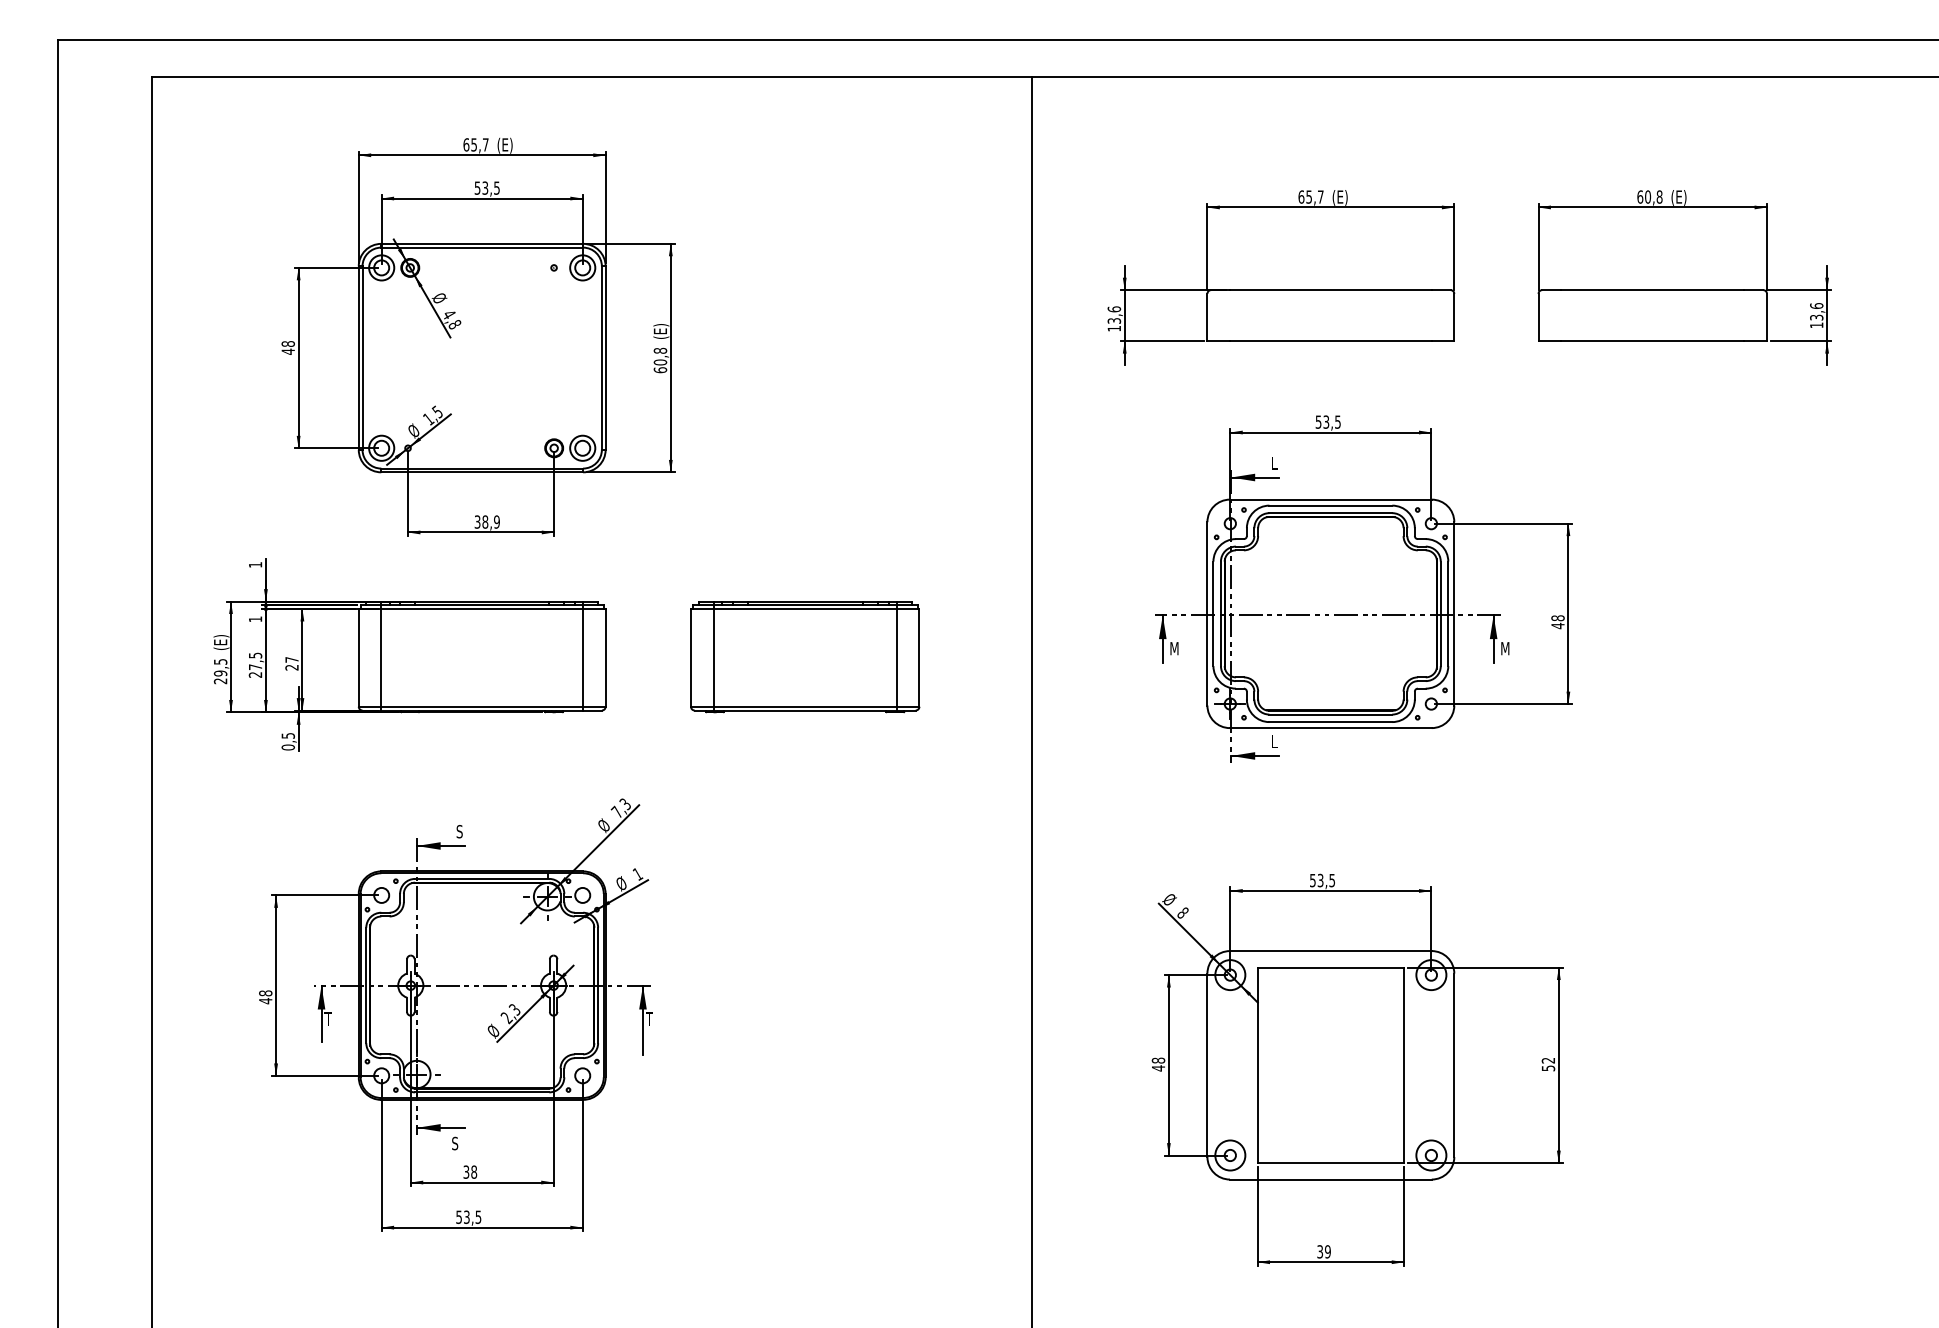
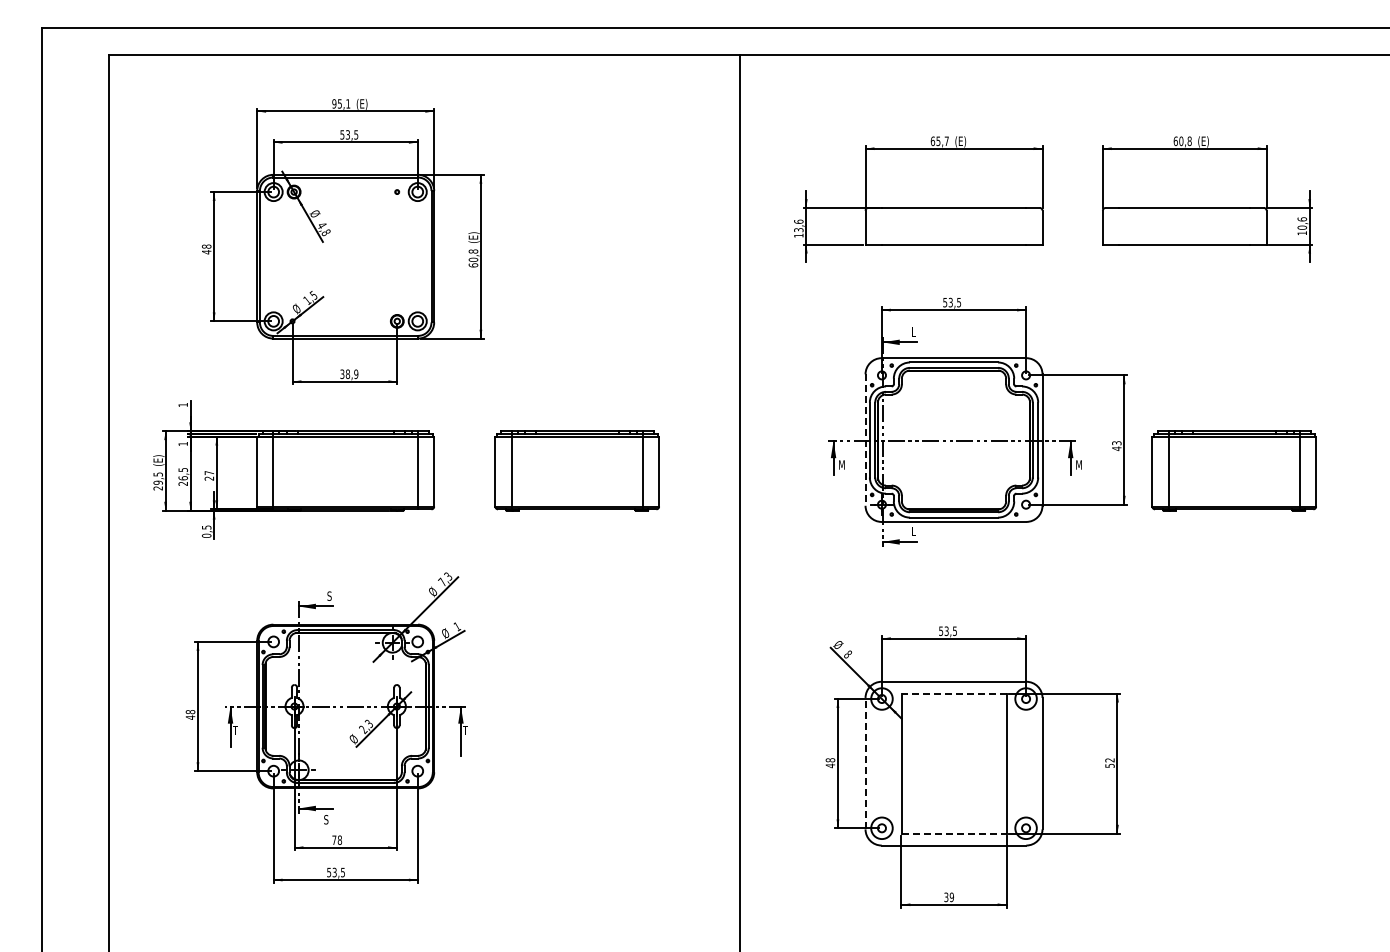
text: (476, 144) -> (341, 103), 65,7 -> 95,1
text: (1817, 317) -> (1302, 227), 13,6 -> 10,6
line: (1207, 614) -> (865, 440), solid -> dashed
text: (1557, 618) -> (1116, 443), 48 -> 43
part: (1720, 656) -> (1233, 470), added
text: (254, 667) -> (182, 478), 27,5 -> 26,5
line: (1331, 967) -> (954, 693), solid -> dashed
line: (1207, 1065) -> (865, 763), solid -> dashed
line: (1331, 1162) -> (954, 833), solid -> dashed
text: (466, 1172) -> (334, 840), 38 -> 78

